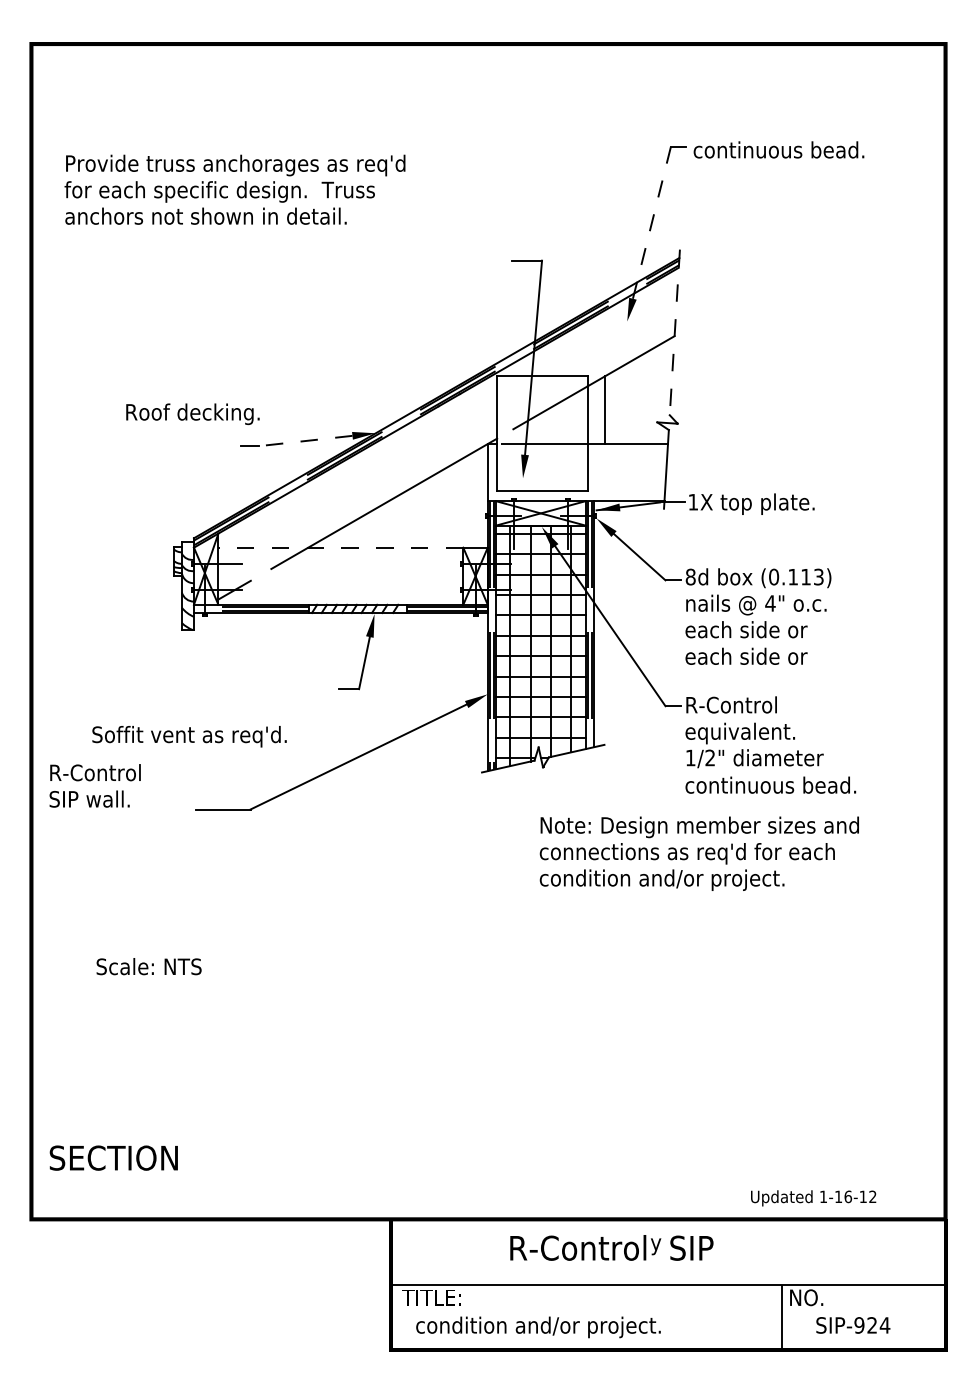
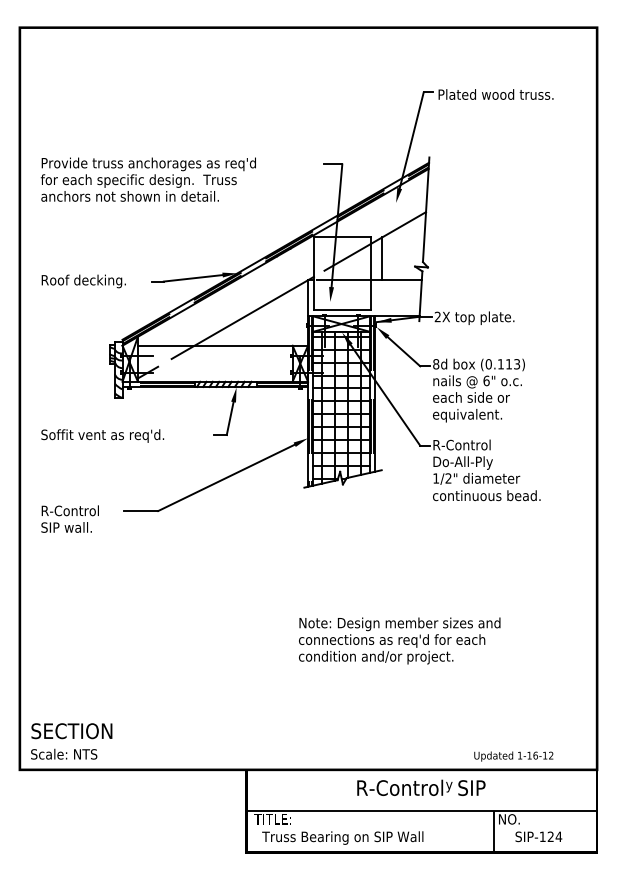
text: (784, 149) -> (495, 94), continuous bead. -> Plated wood truss.
text: (233, 189) -> (147, 179), moved
line: (651, 222) -> (411, 140), dashed -> solid
line: (675, 333) -> (426, 210), dashed -> solid
text: (192, 414) -> (83, 281), moved
line: (306, 441) -> (193, 278), dashed -> solid
text: (692, 501) -> (437, 316), 1X -> 2X
line: (339, 547) -> (214, 345), dashed -> solid
text: (770, 602) -> (486, 380), 4" -> 6"
text: (751, 658) -> (474, 415), each side or -> equivalent.
text: (740, 732) -> (467, 462), equivalent. -> Do-All-Ply
text: (189, 735) -> (102, 435), moved
text: (94, 784) -> (69, 518), moved
text: (699, 852) -> (399, 640), moved
text: (149, 965) -> (64, 753), moved
text: (612, 1247) -> (421, 787), moved
text: (859, 1324) -> (542, 836), SIP-924 -> SIP-124
text: (542, 1326) -> (342, 837), condition and/or project. -> Truss Bearing on SIP Wall

